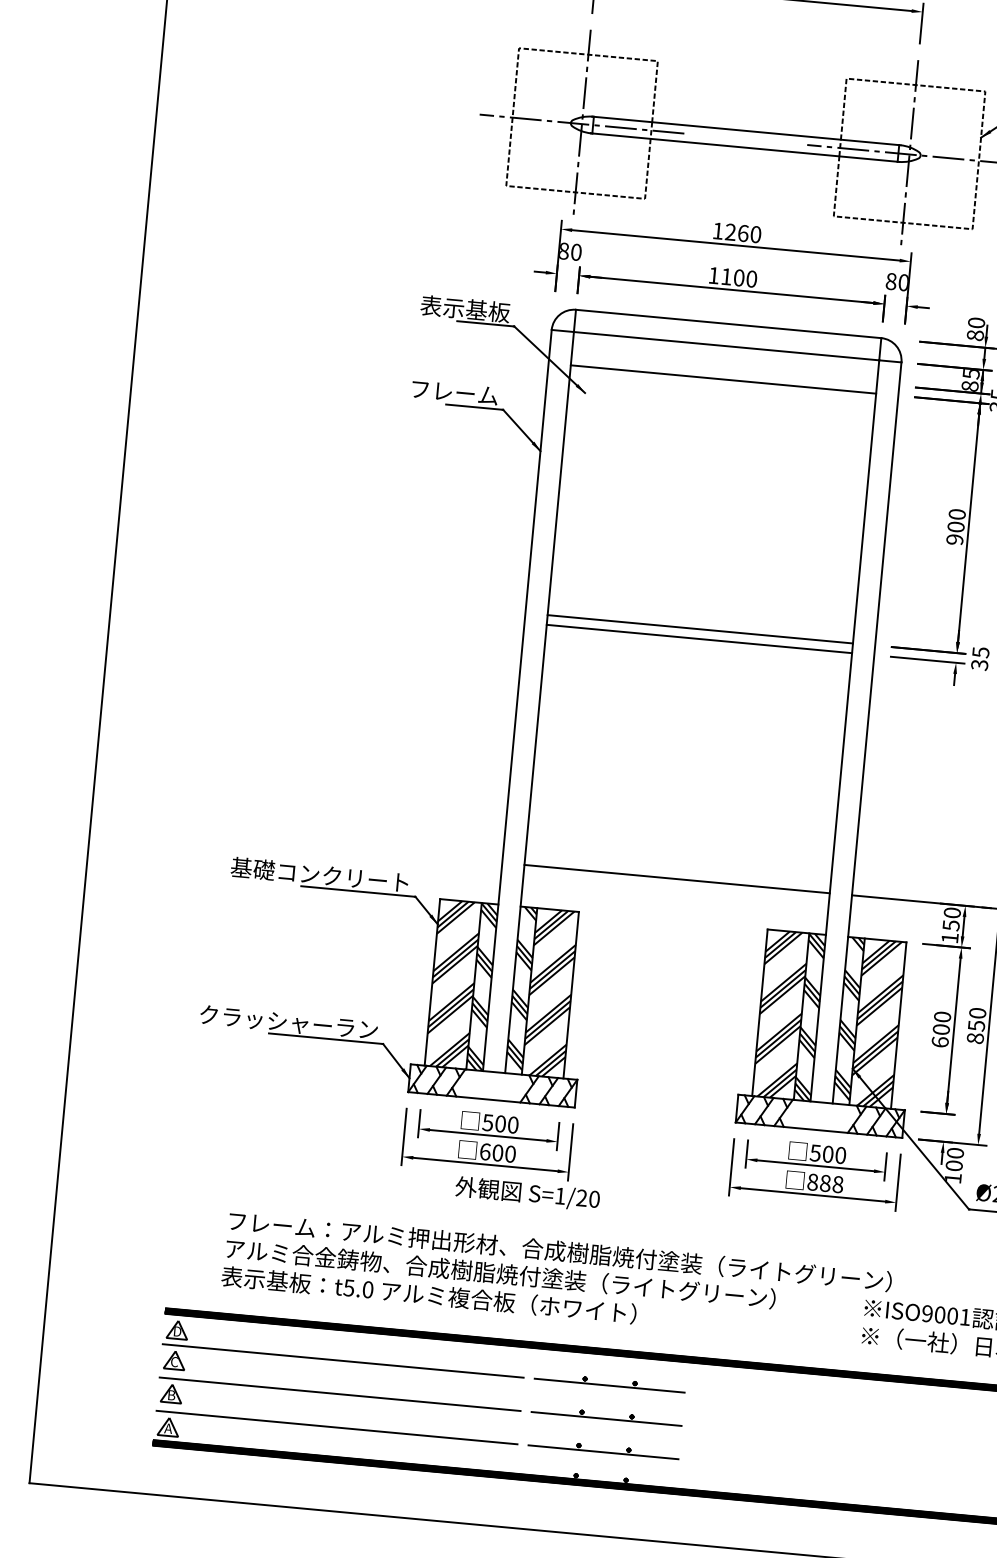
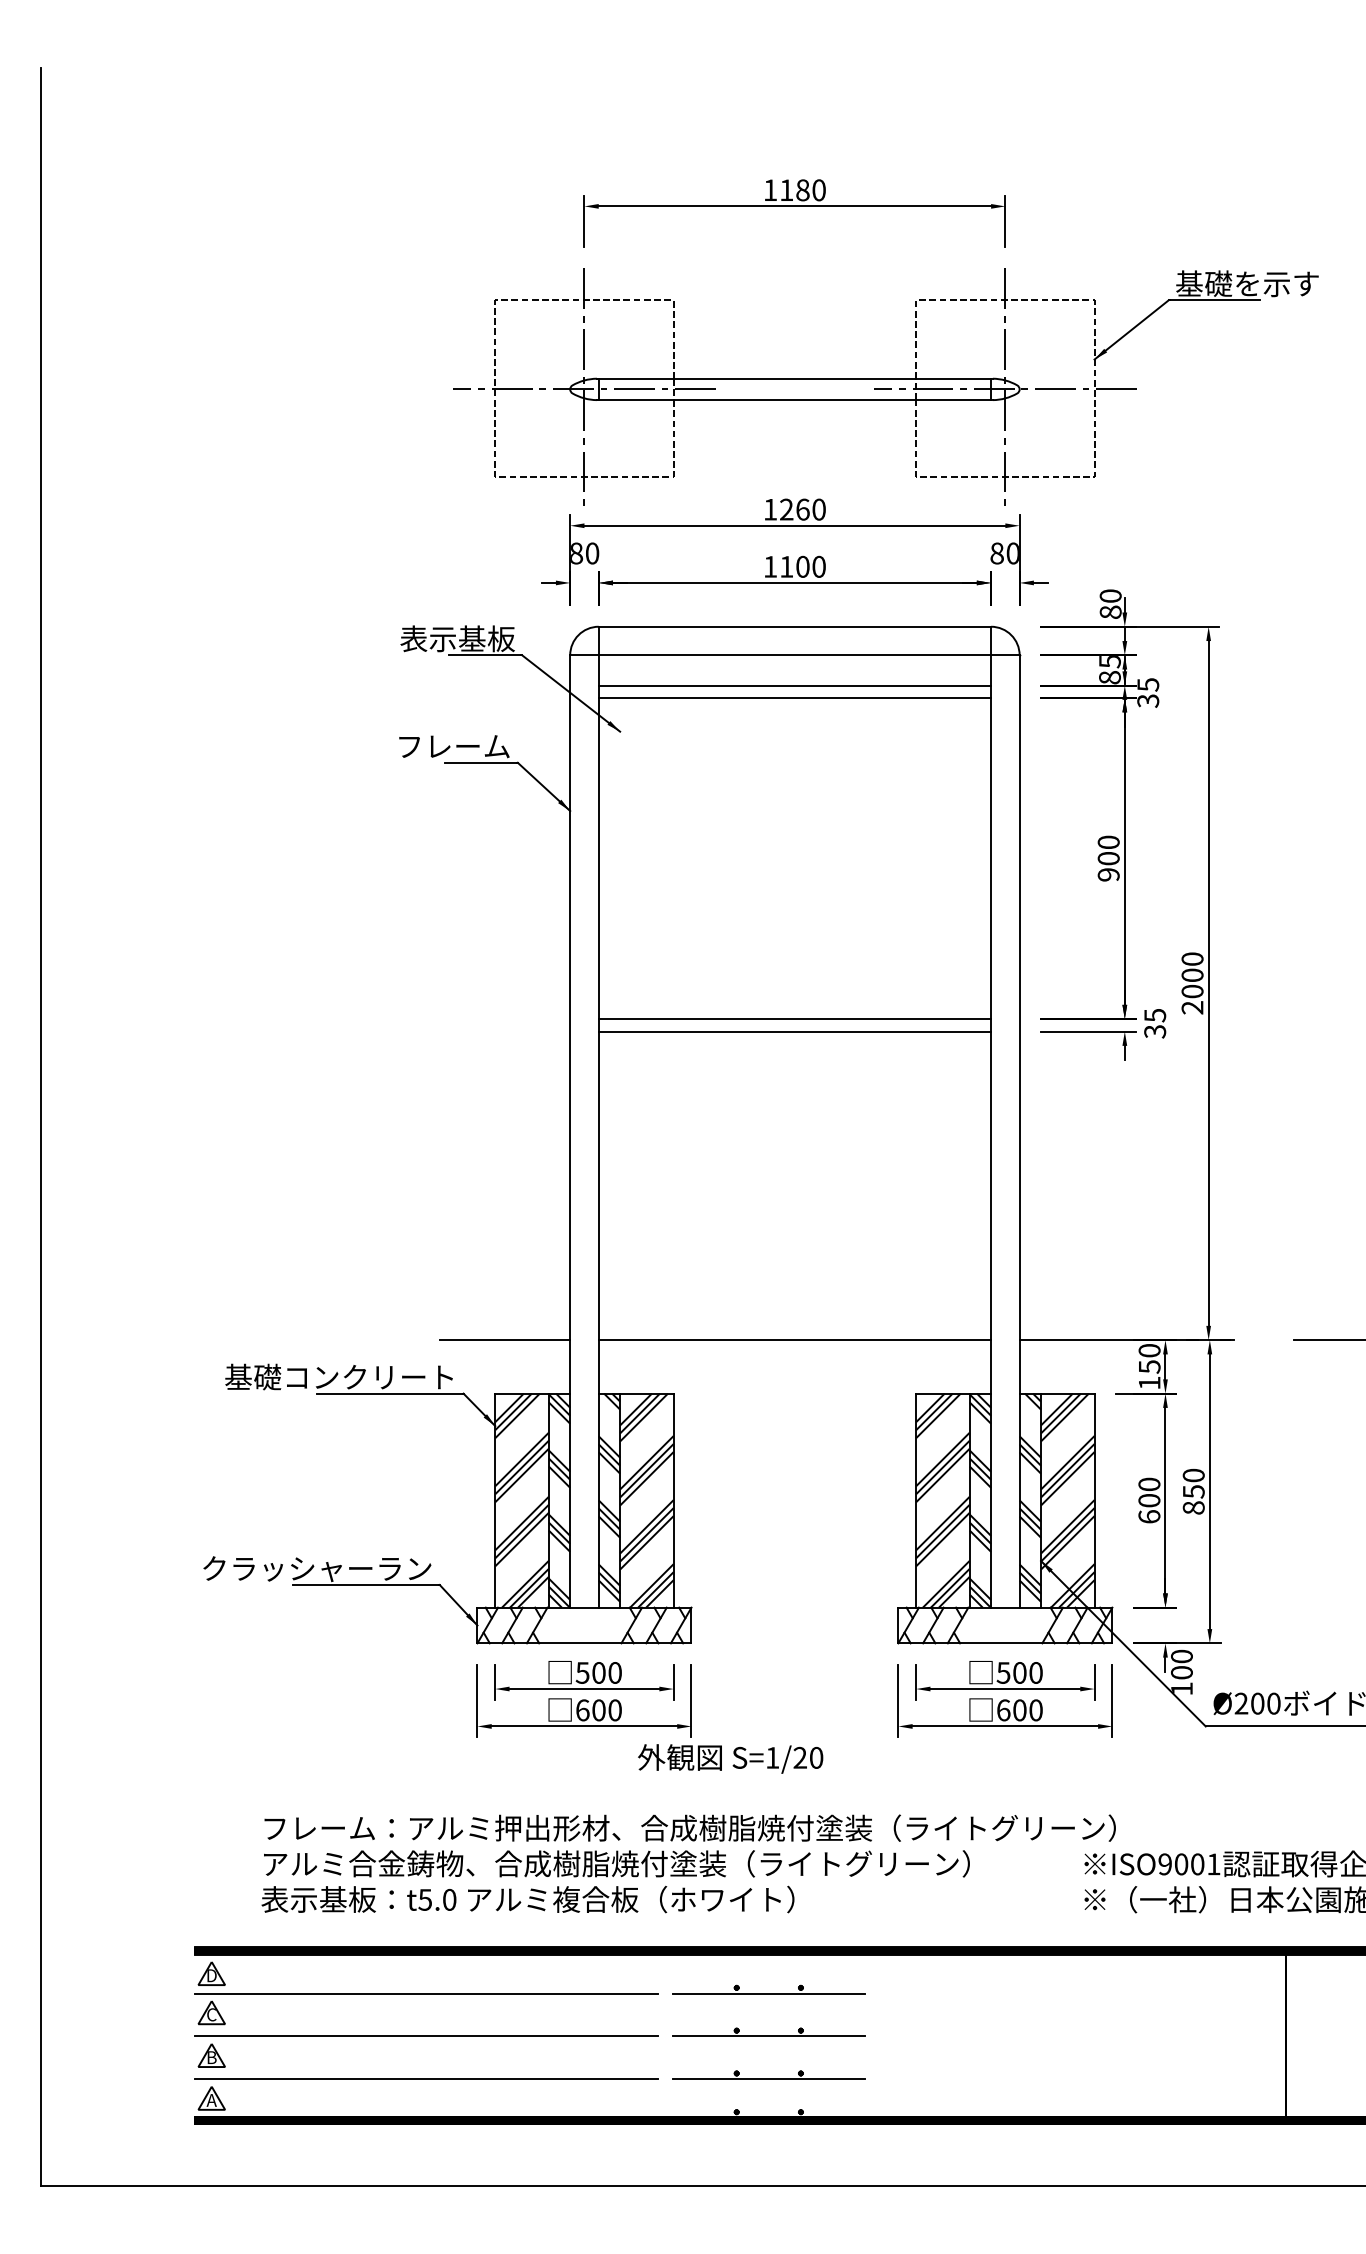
line: (724, 369) -> (794, 685), added
line: (451, 858) -> (504, 1340), added
text: (825, 1183) -> (1019, 1710), 888 -> 600
text: (527, 1193) -> (730, 1758), moved

